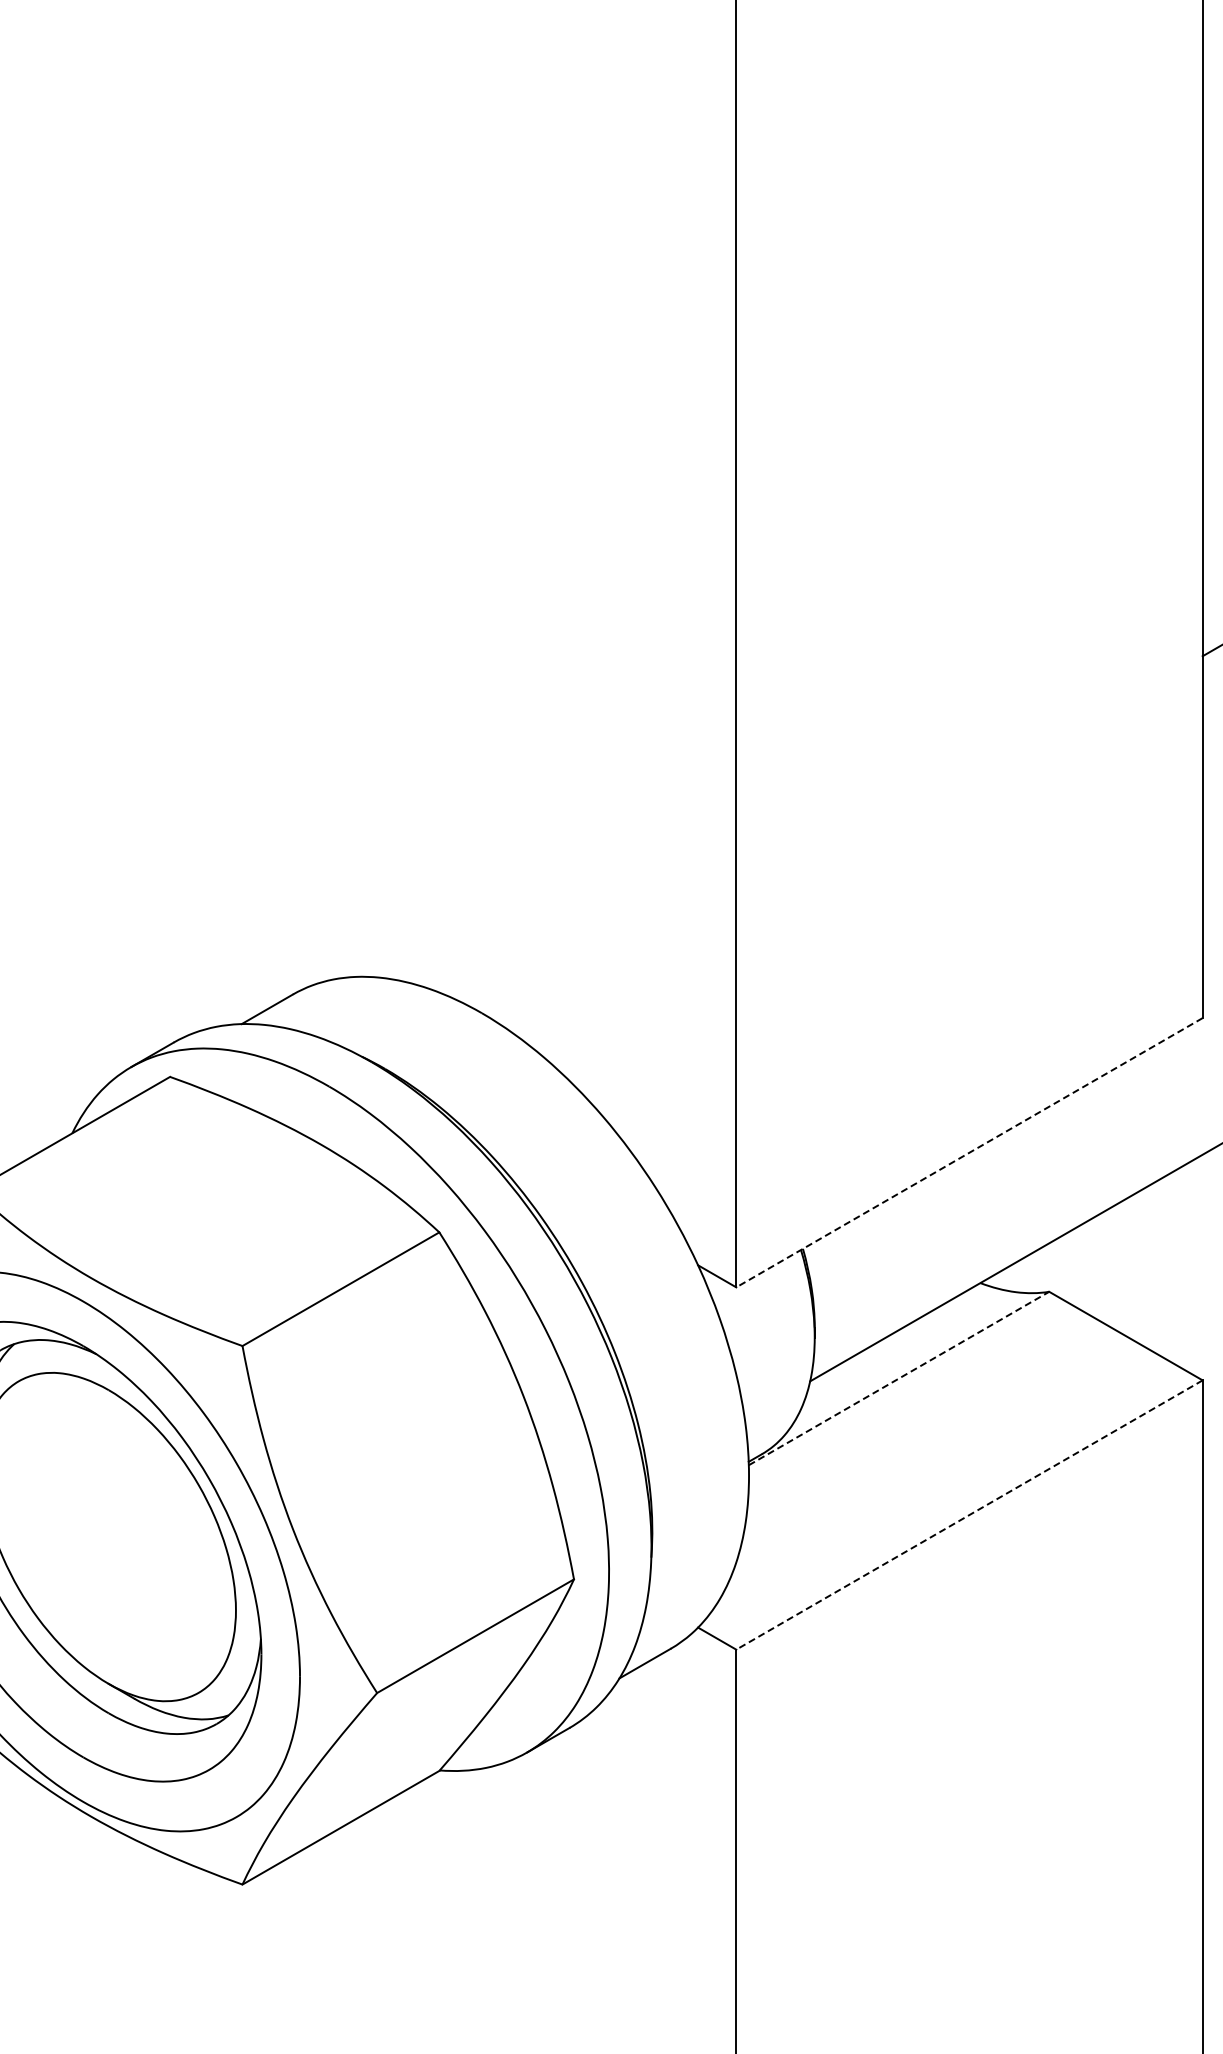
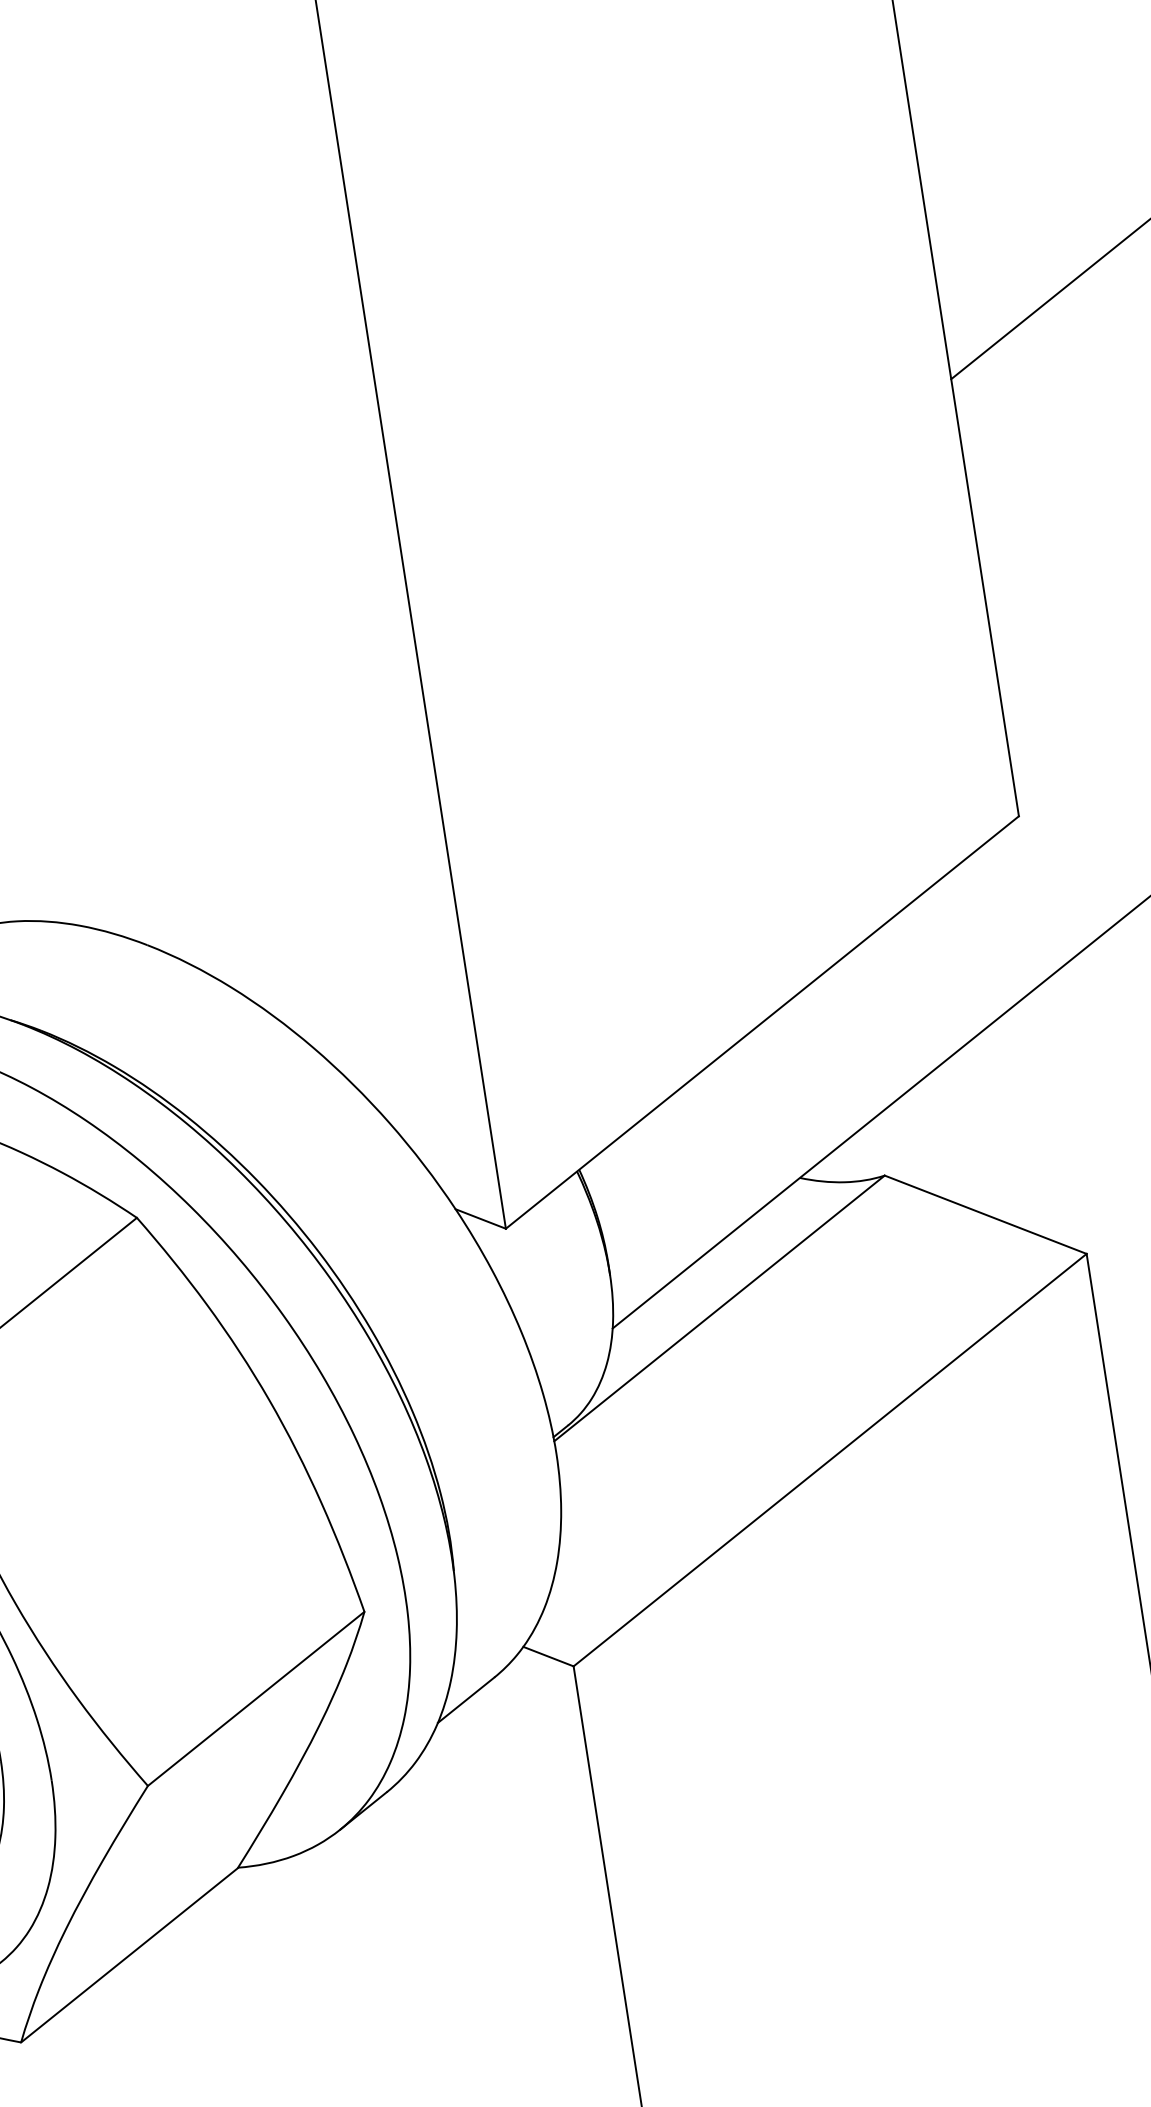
line: (969, 1152) -> (762, 1022), dashed -> solid
line: (899, 1378) -> (720, 1308), dashed -> solid
line: (969, 1515) -> (830, 1460), dashed -> solid

